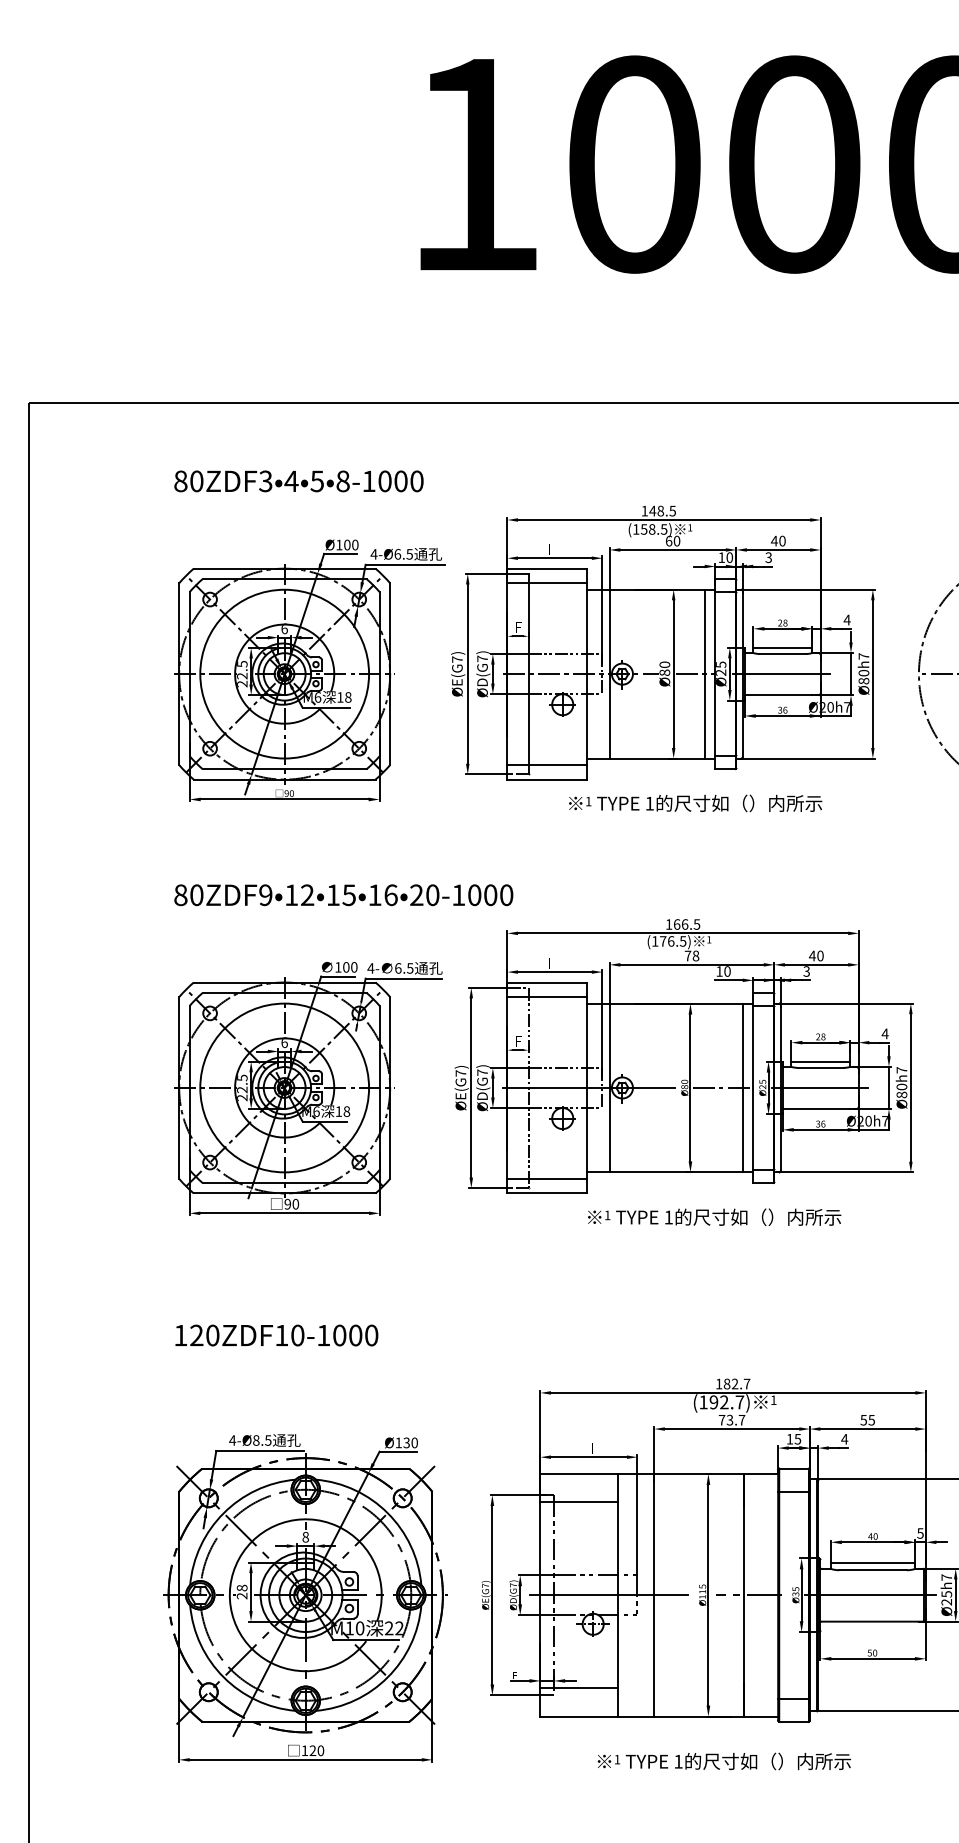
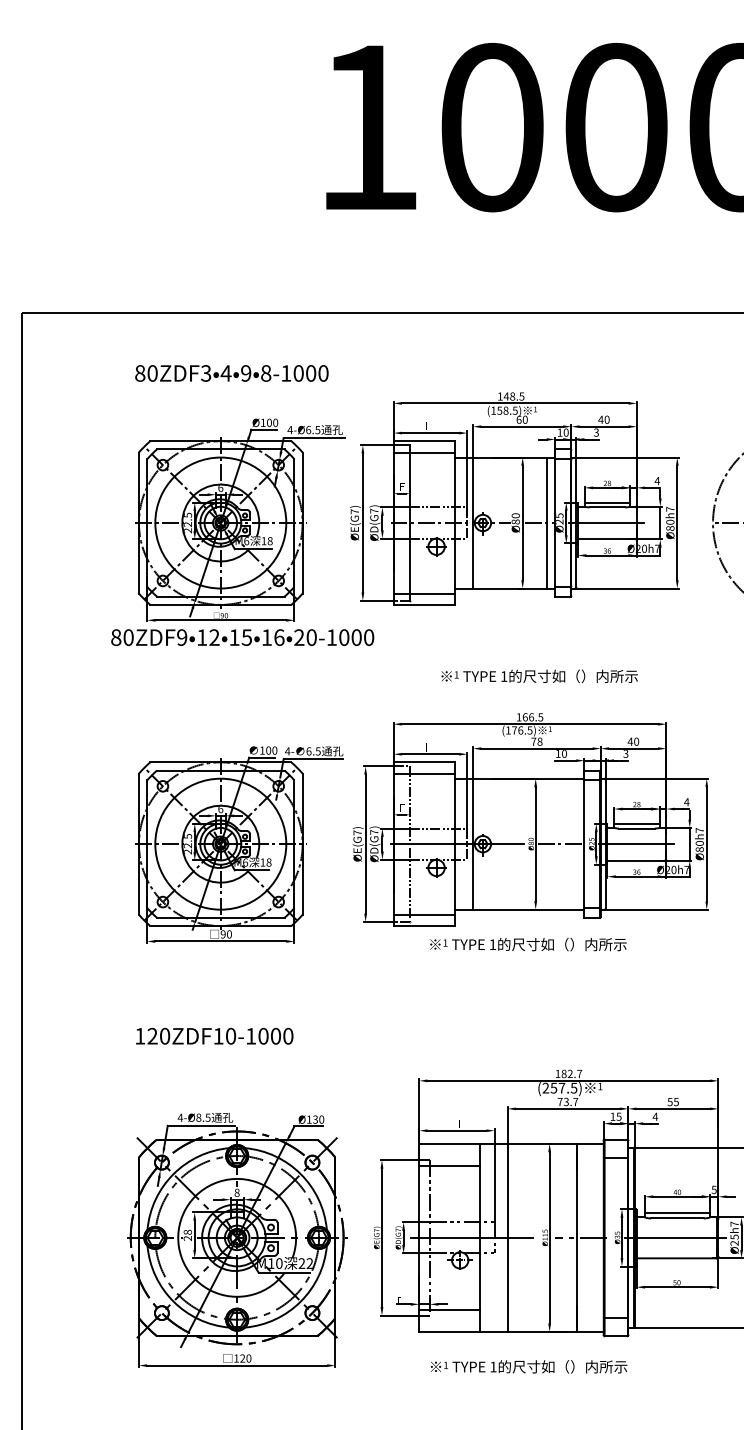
text: (316, 481) -> (245, 373), 5 -> 9
text: (695, 803) -> (539, 676), moved
text: (343, 895) -> (242, 637), moved
line: (743, 1087) -> (576, 843), removed
text: (714, 1217) -> (528, 944), moved
text: (721, 1401) -> (559, 1087), (192.7) -> (257.5)
text: (723, 1761) -> (528, 1366), moved

